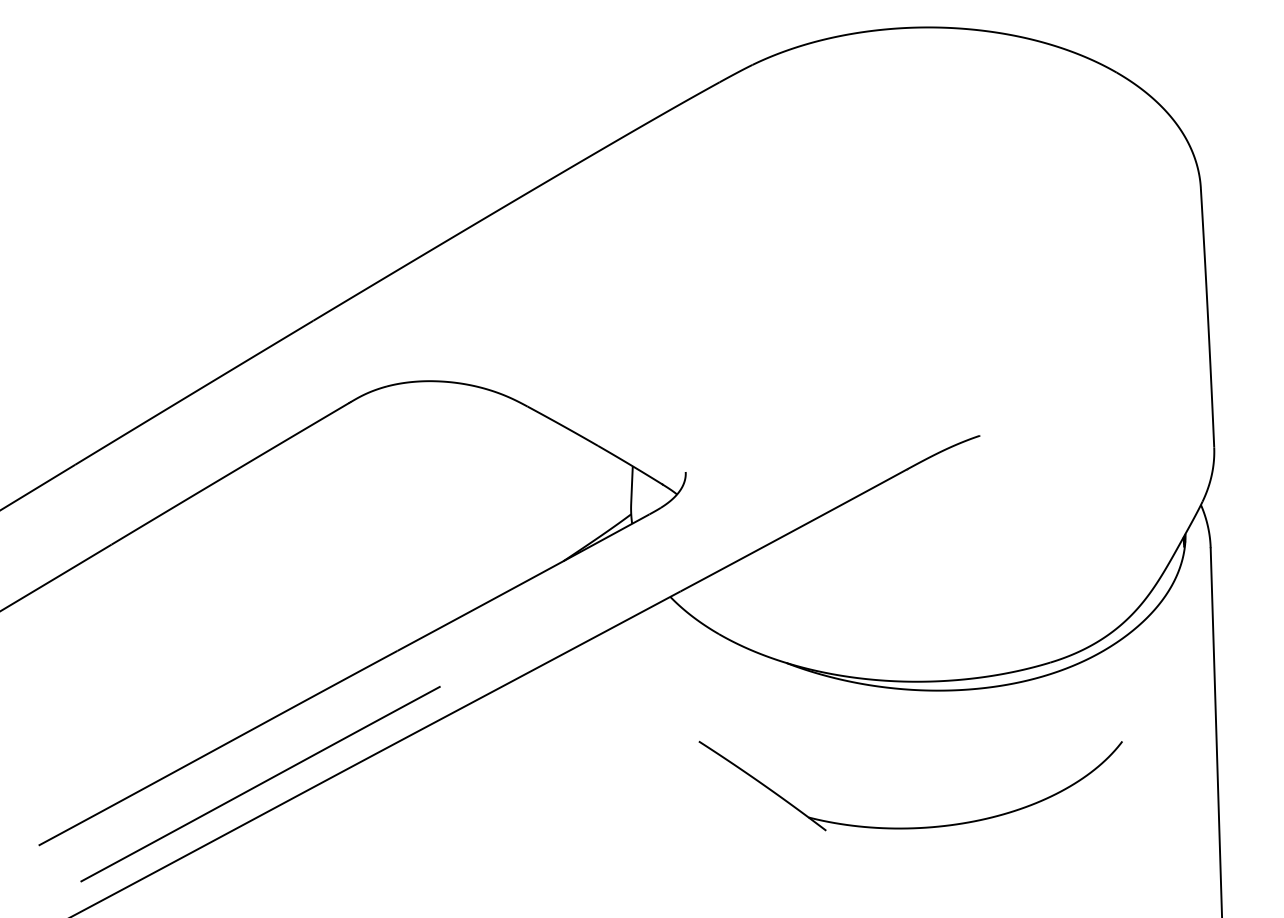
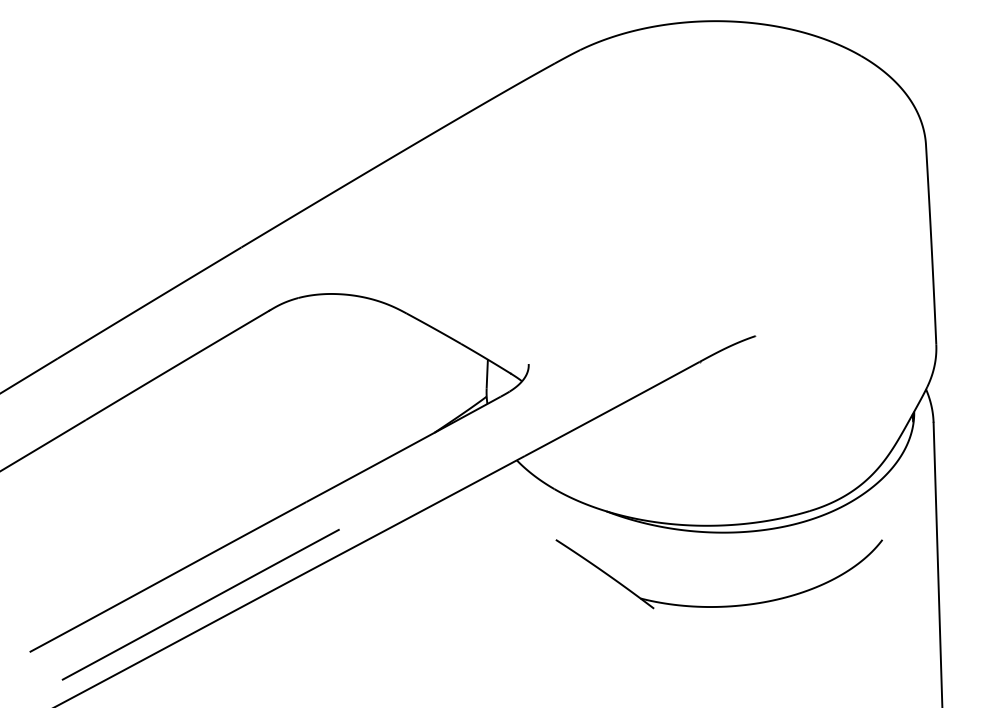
part: (913, 826) -> (721, 605), moved

